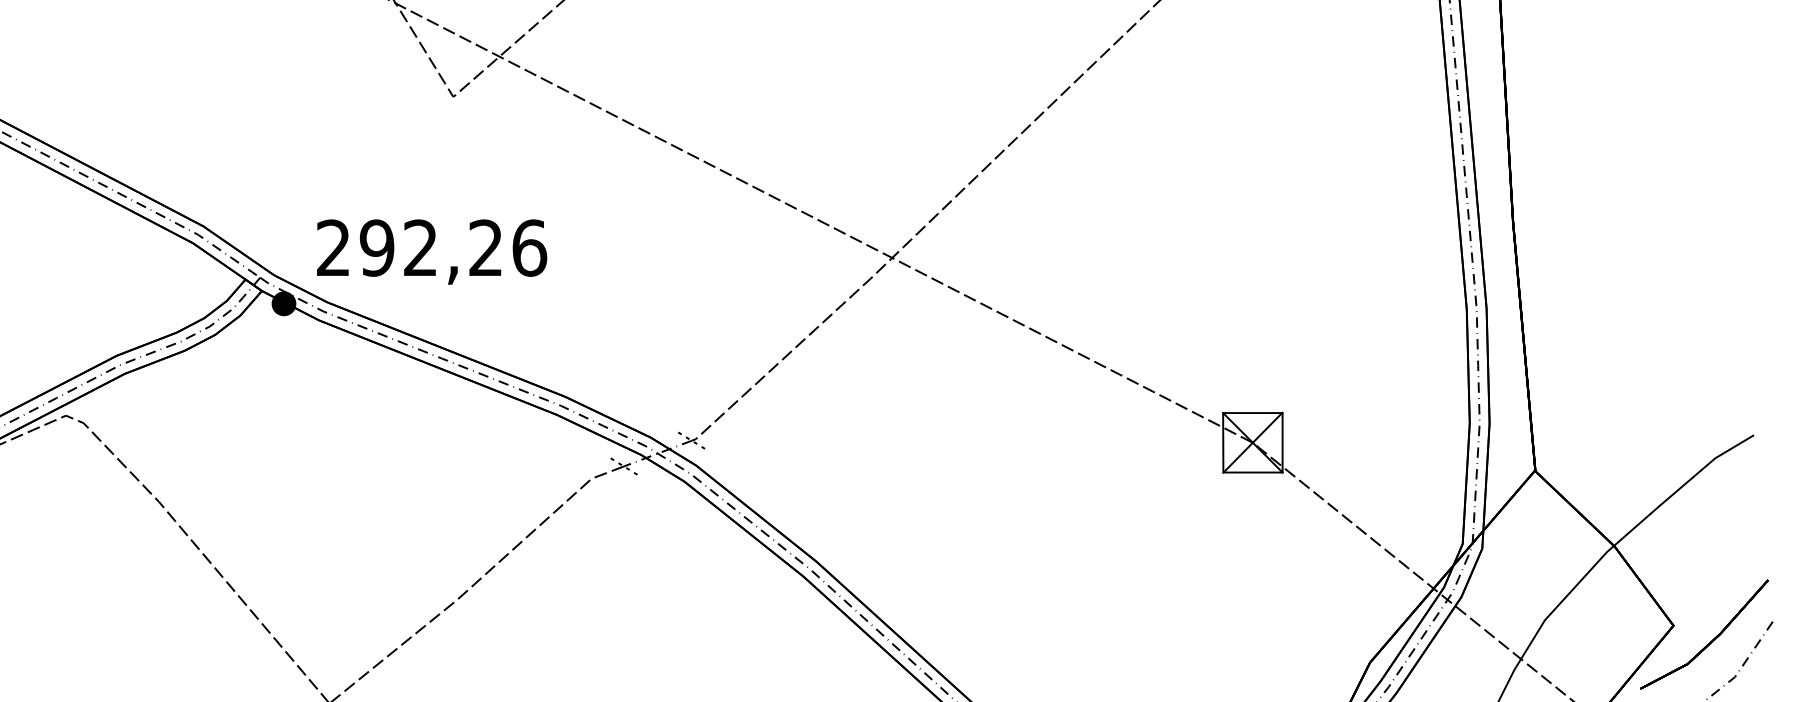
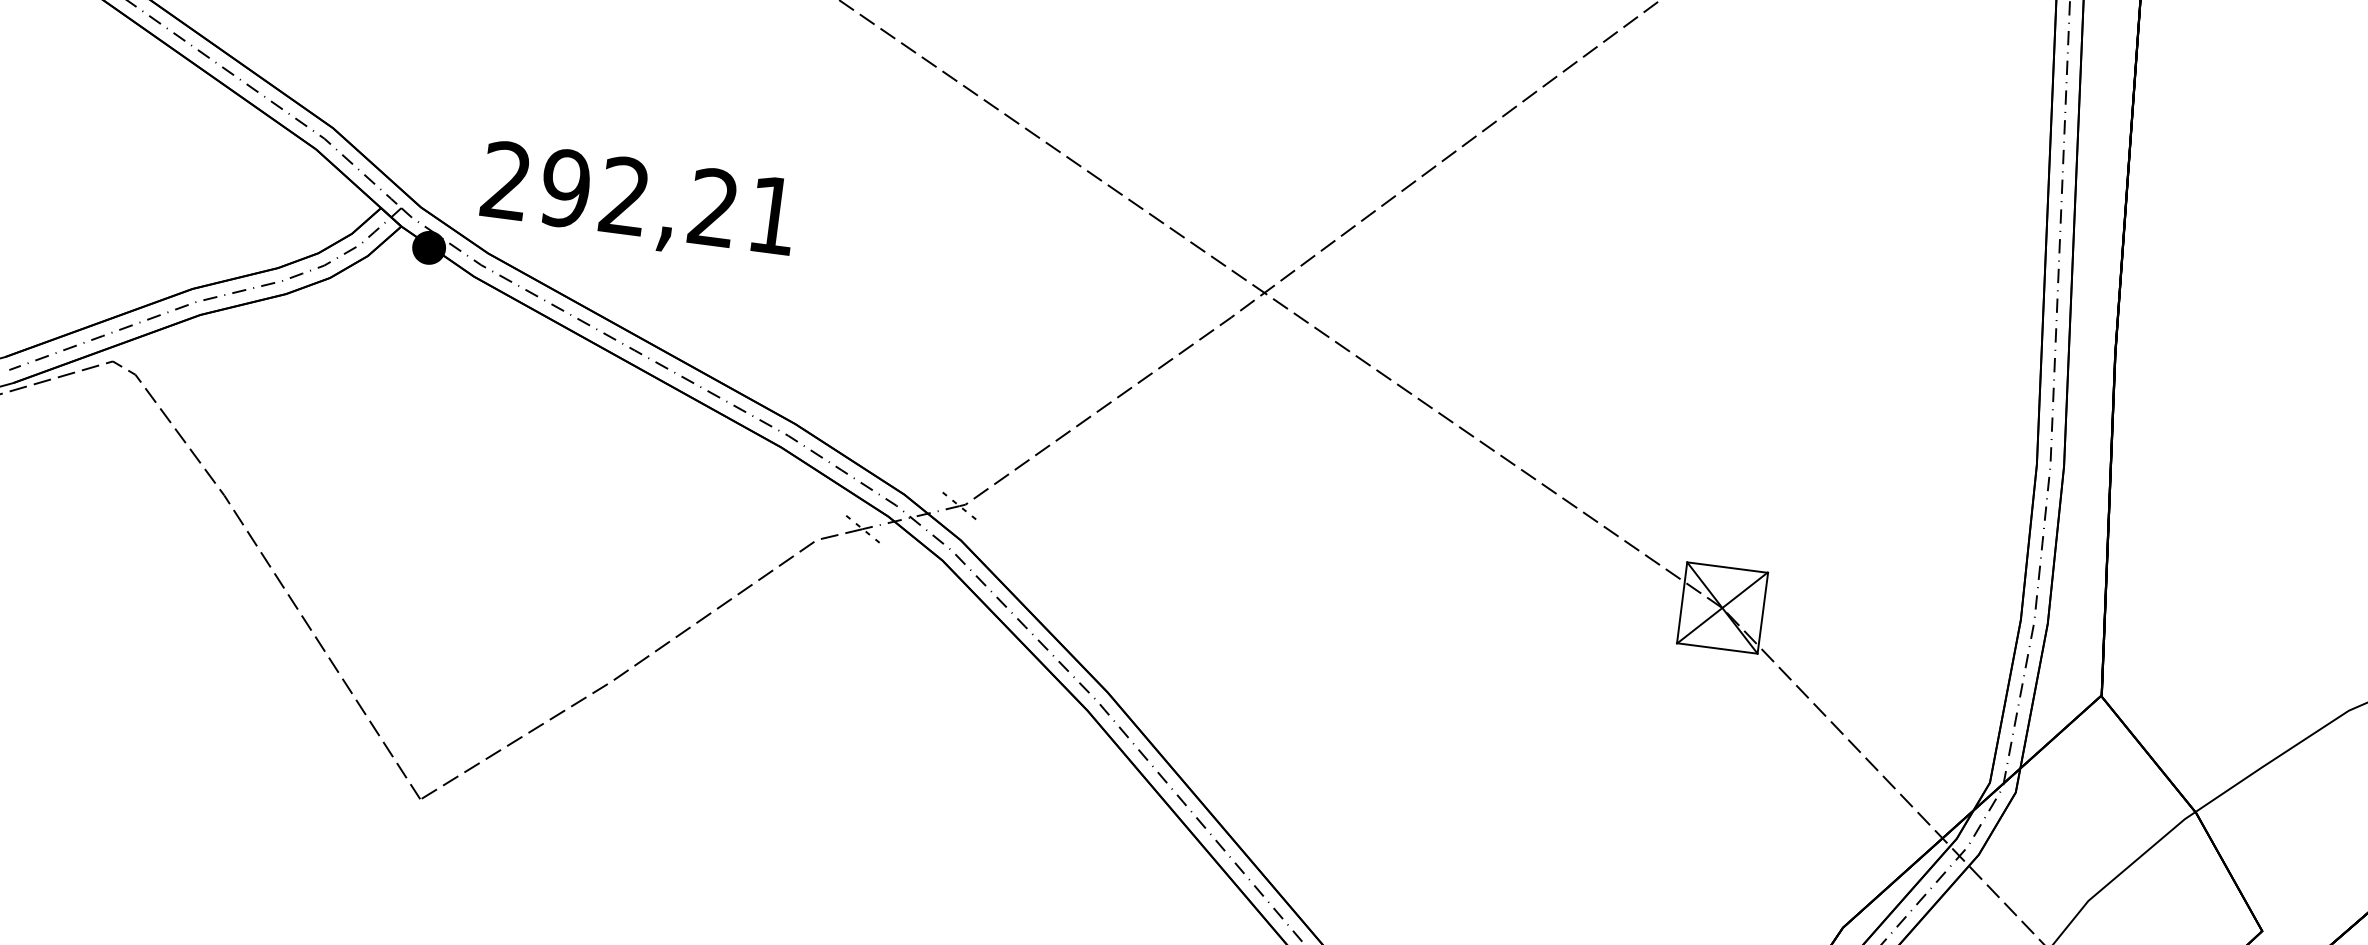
text: (529, 247) -> (773, 214), 292,26 -> 292,21

